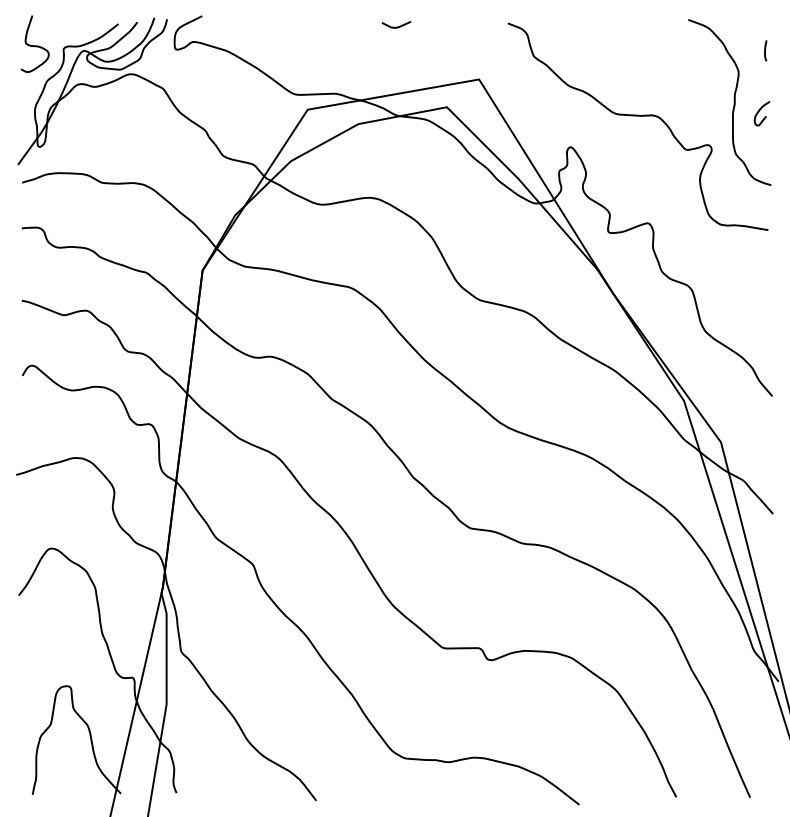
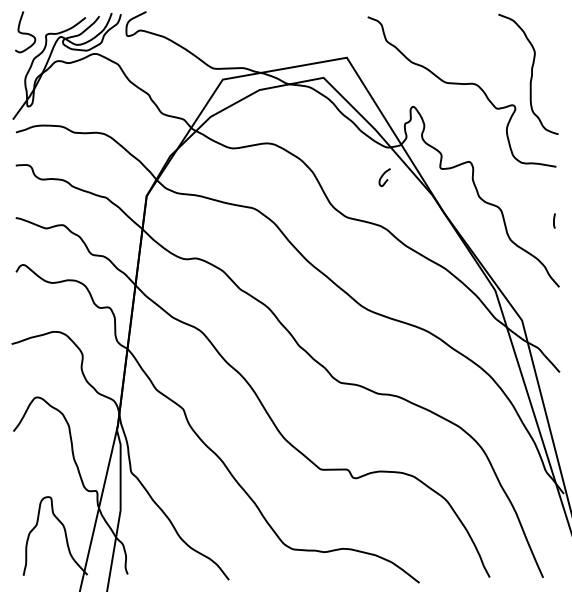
curve: (395, 26) -> (286, 19), removed
line: (765, 50) -> (554, 220), moved
curve: (760, 112) -> (383, 176), moved

